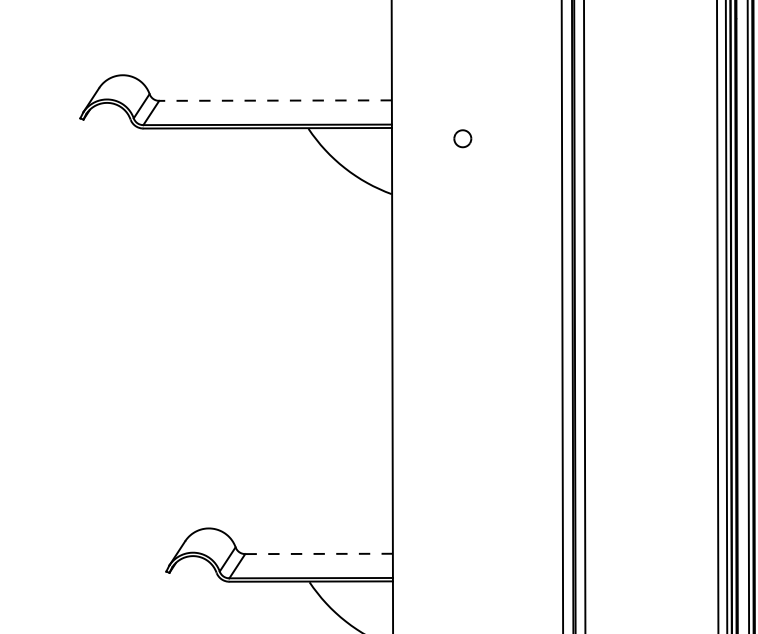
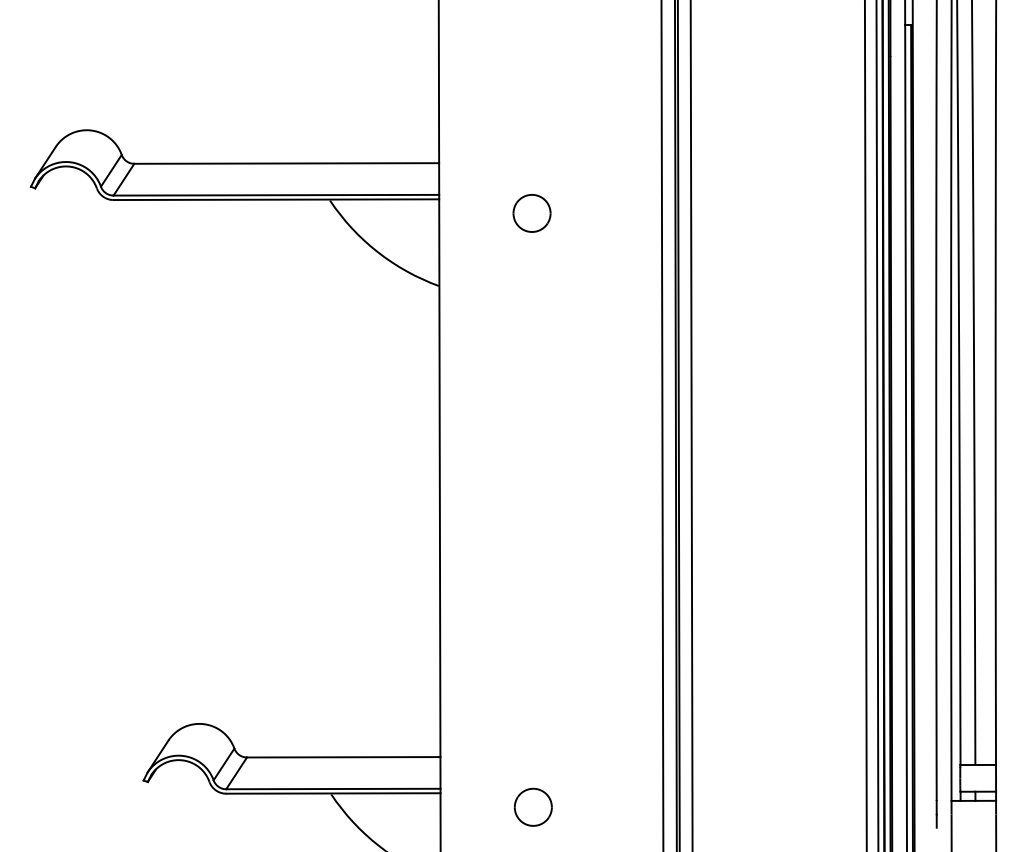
line: (275, 100) -> (286, 163), dashed -> solid
part: (462, 138) -> (531, 213), size x1.67
line: (318, 554) -> (343, 757), dashed -> solid
part: (463, 591) -> (532, 806), added

